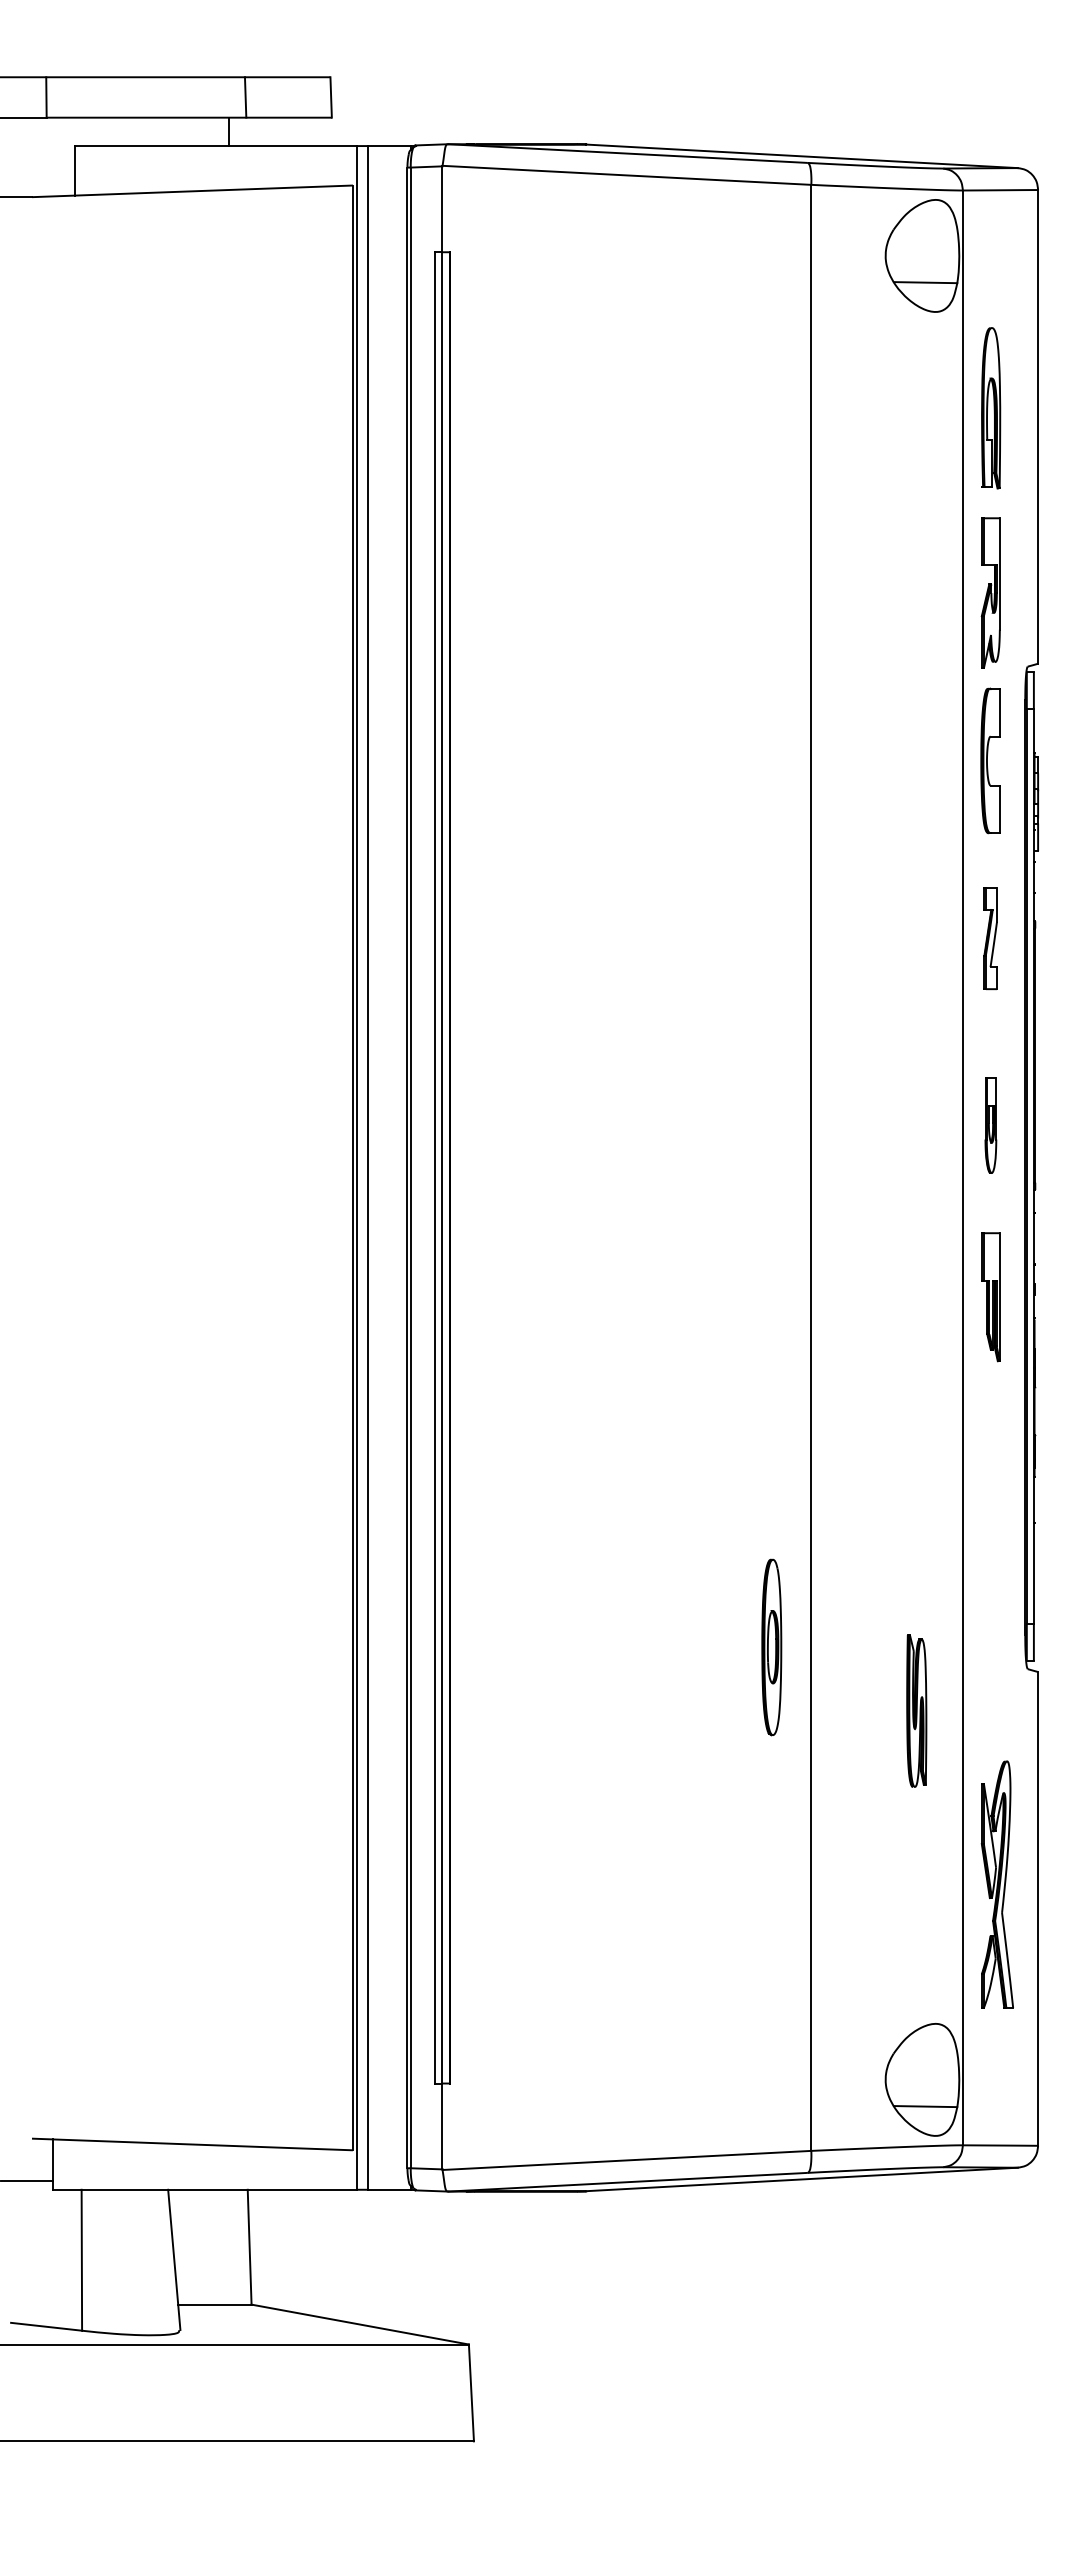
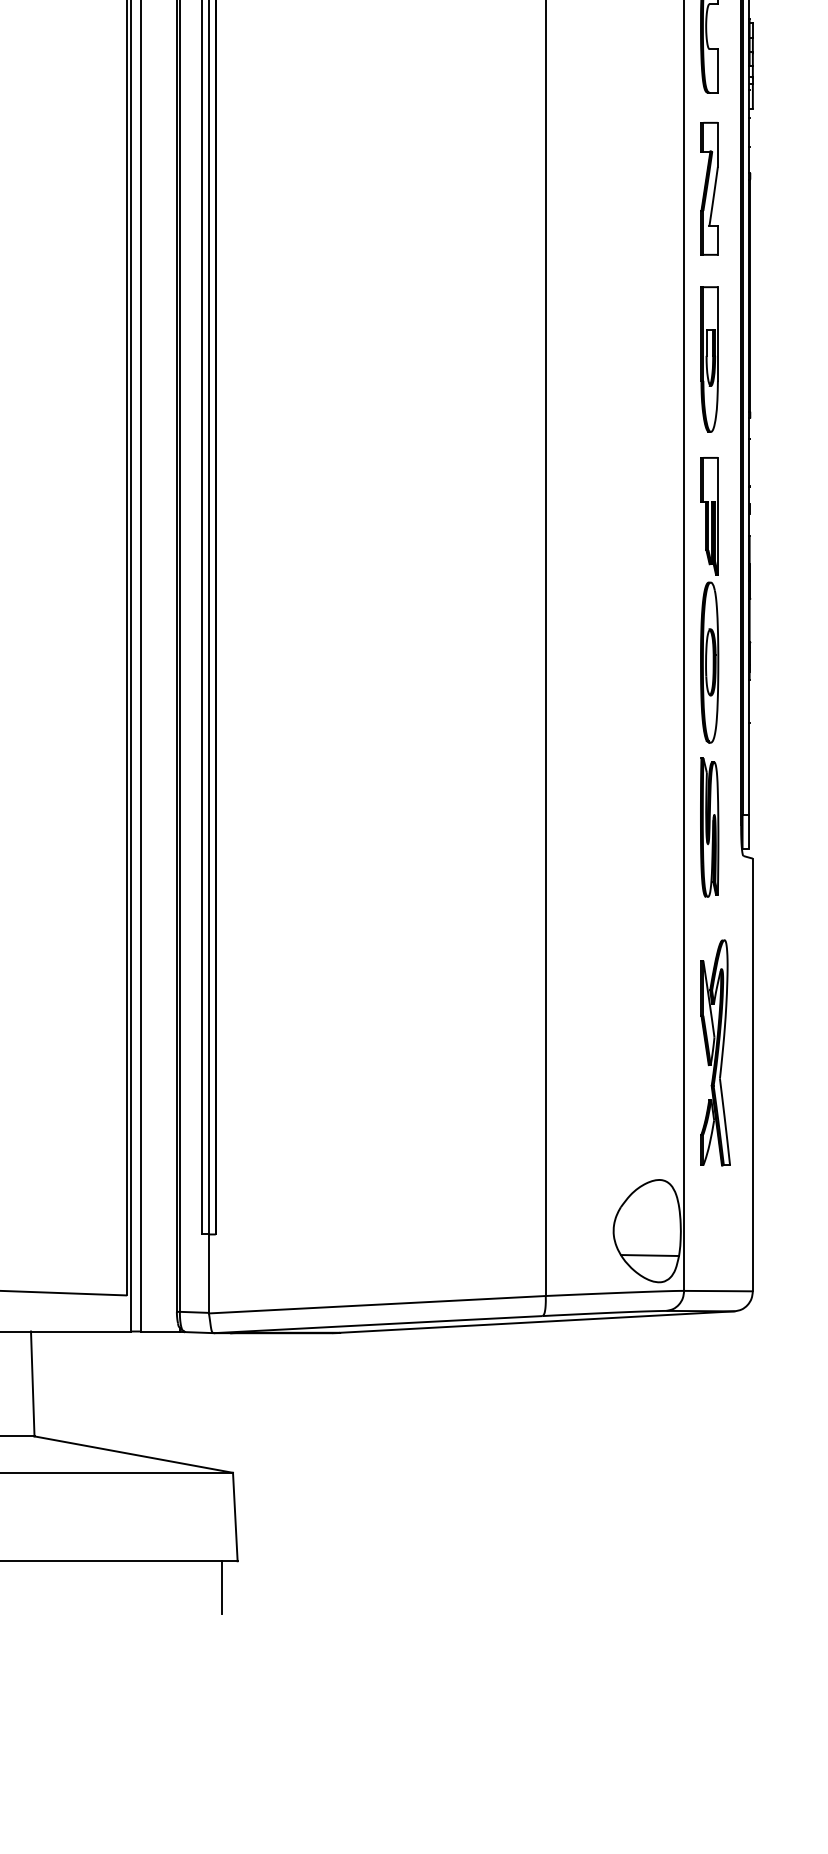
part: (990, 938) -> (709, 188), size x1.43
part: (990, 1125) -> (709, 359), size x1.67
part: (771, 1647) -> (709, 662), moved
part: (916, 1710) -> (709, 827), moved
line: (456, 2469) -> (221, 1586), added

